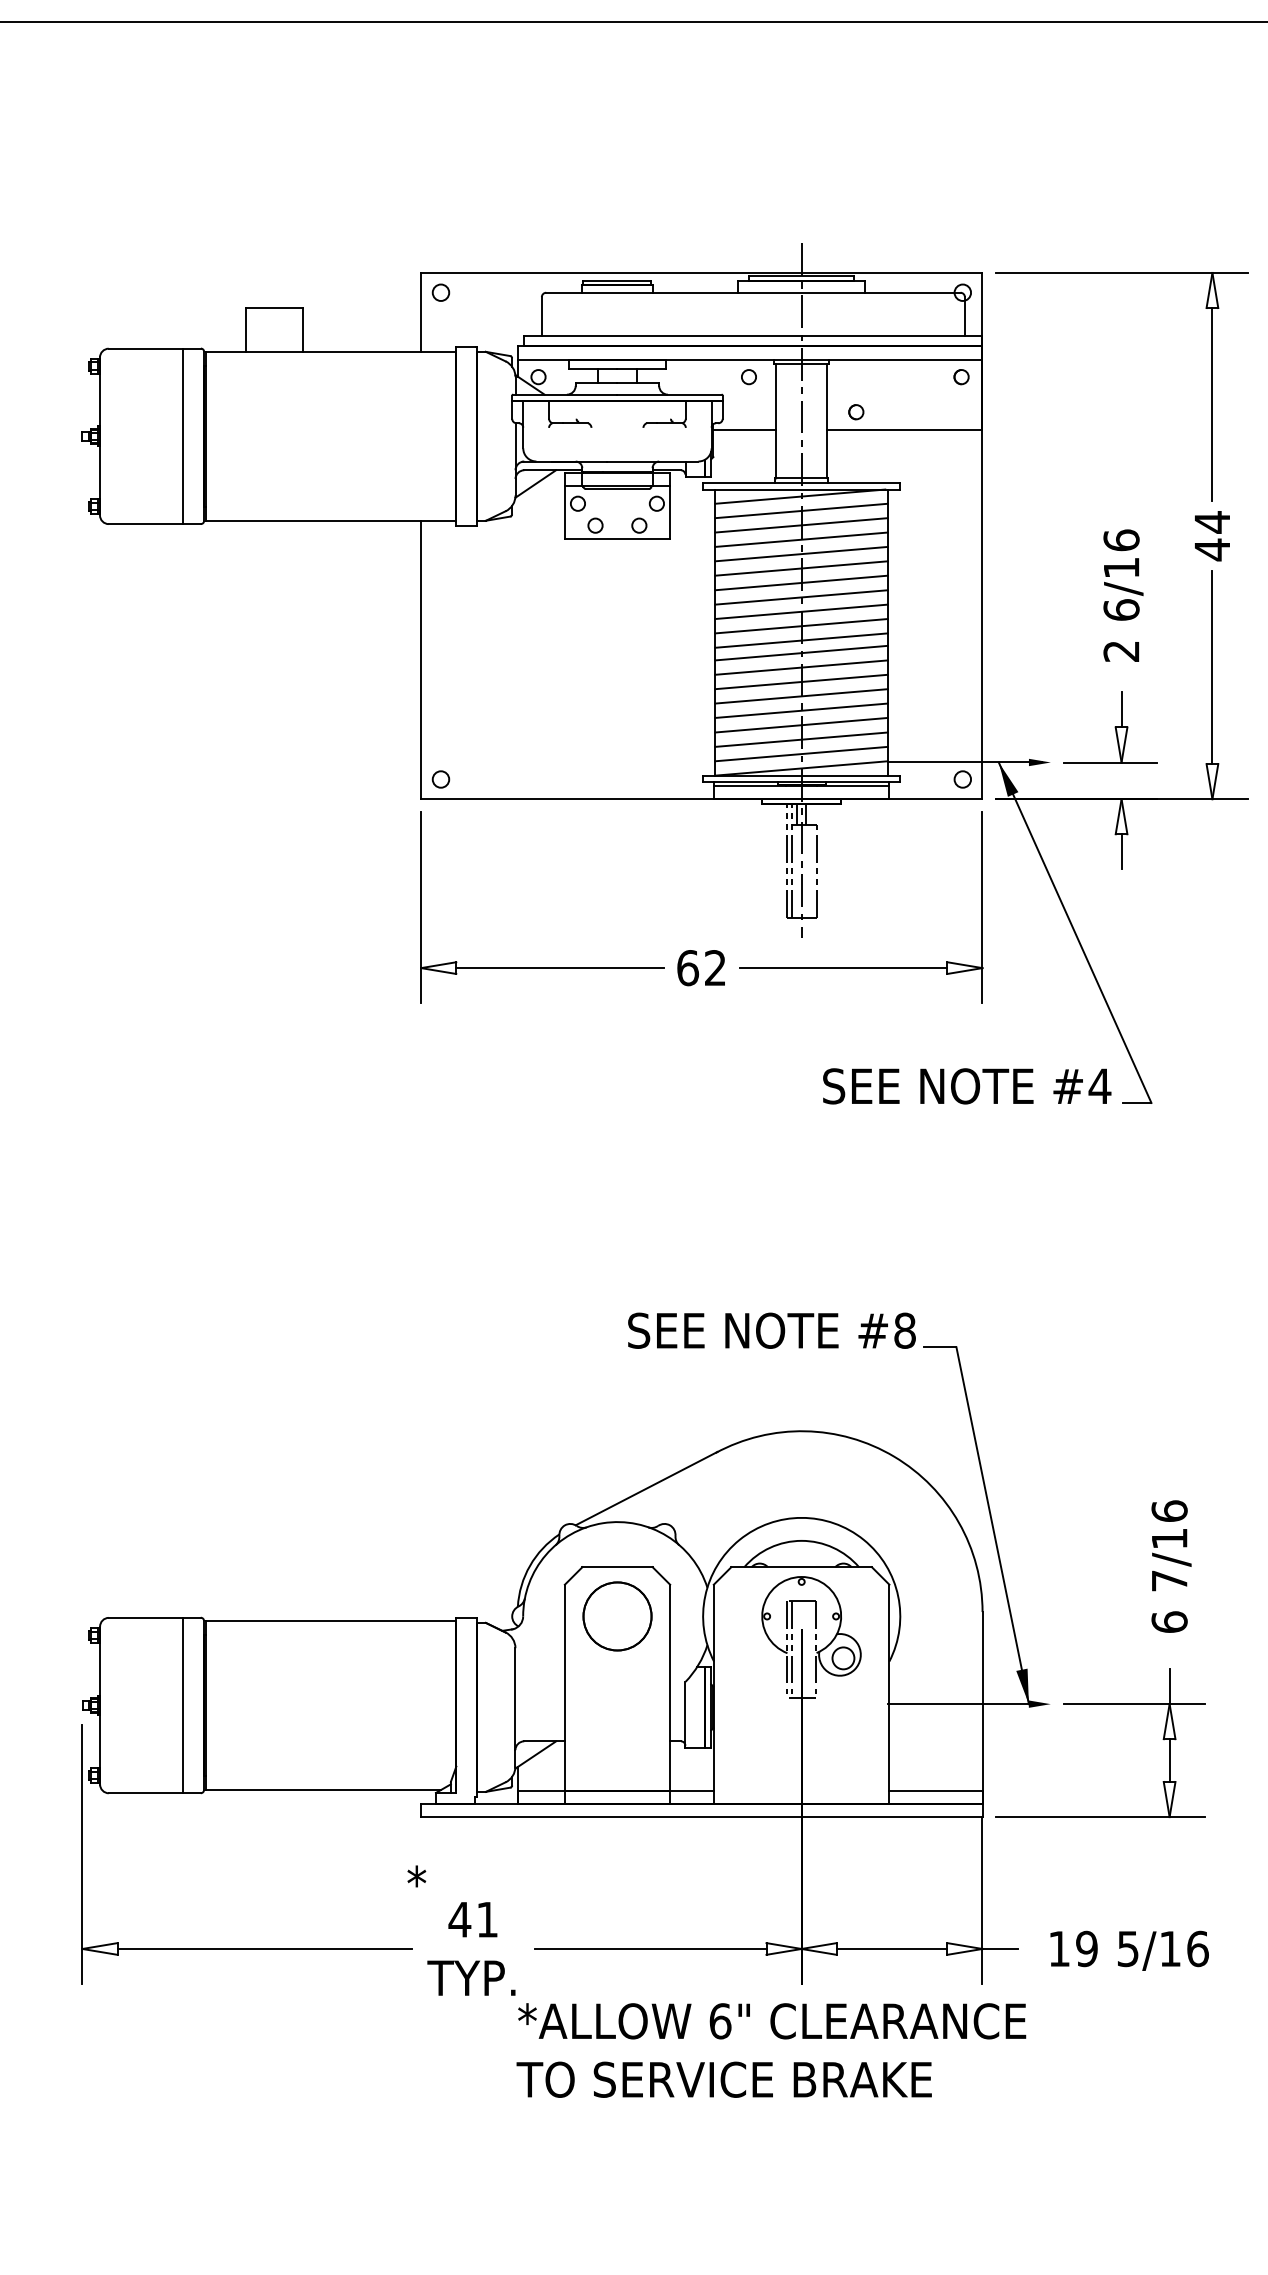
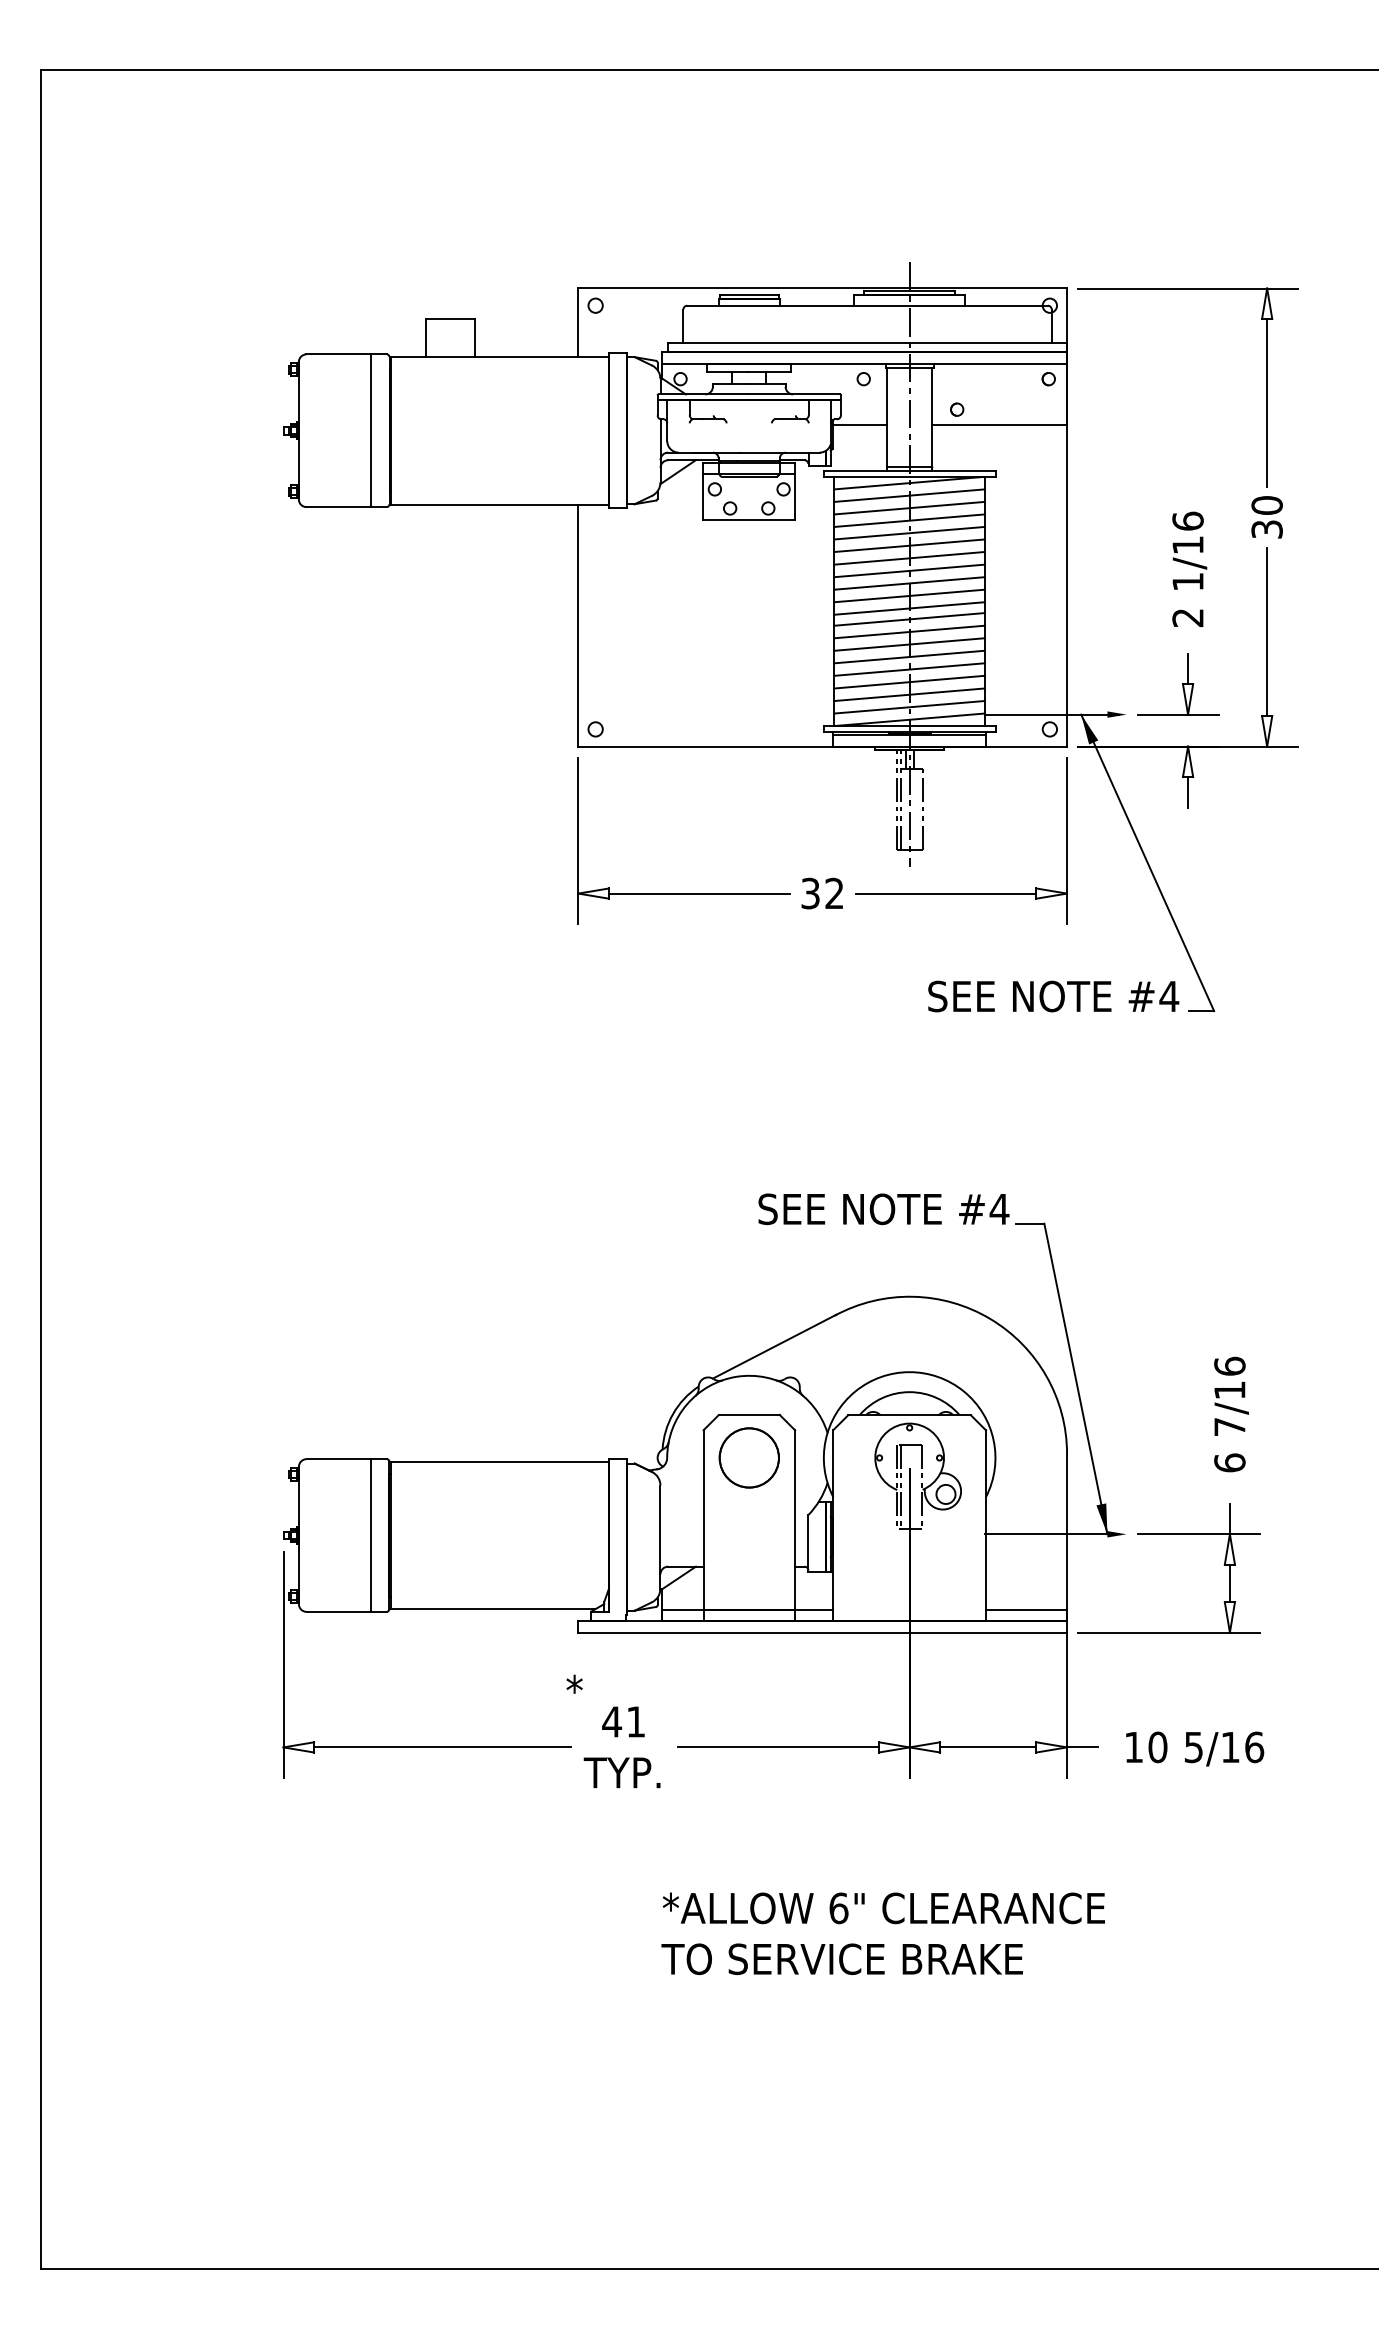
text: (1211, 536) -> (1266, 517), 44 -> 30
text: (1120, 609) -> (1187, 581), 6/16 -> 1/16
text: (687, 968) -> (810, 893), 62 -> 32
text: (904, 1331) -> (999, 1209), #8 -> #4
text: (1086, 1949) -> (1157, 1747), 19 -> 10
text: (770, 2050) -> (882, 1933), moved

